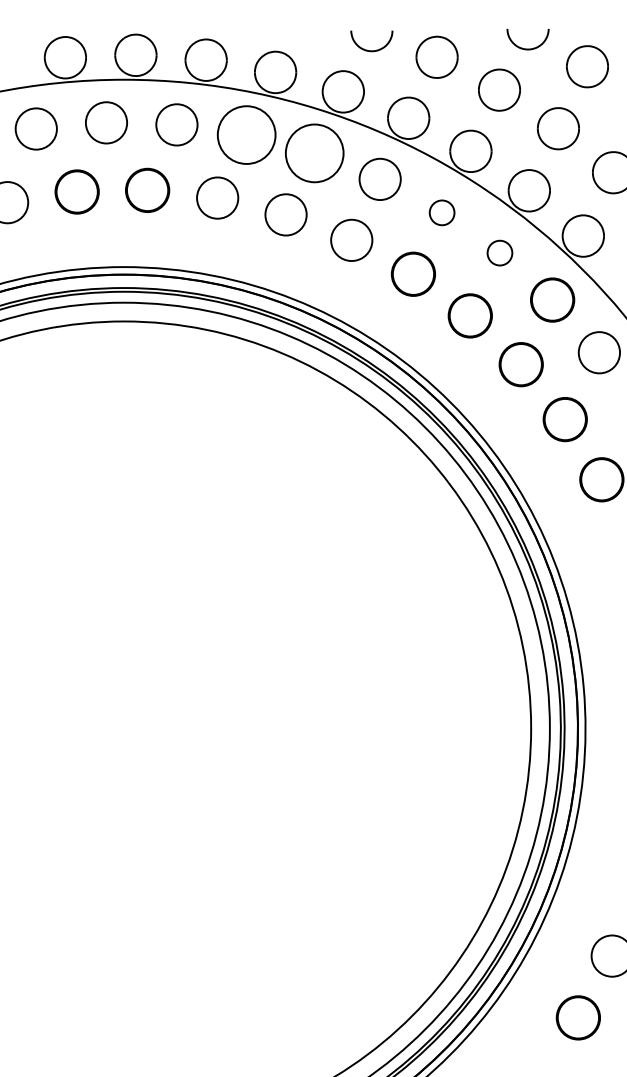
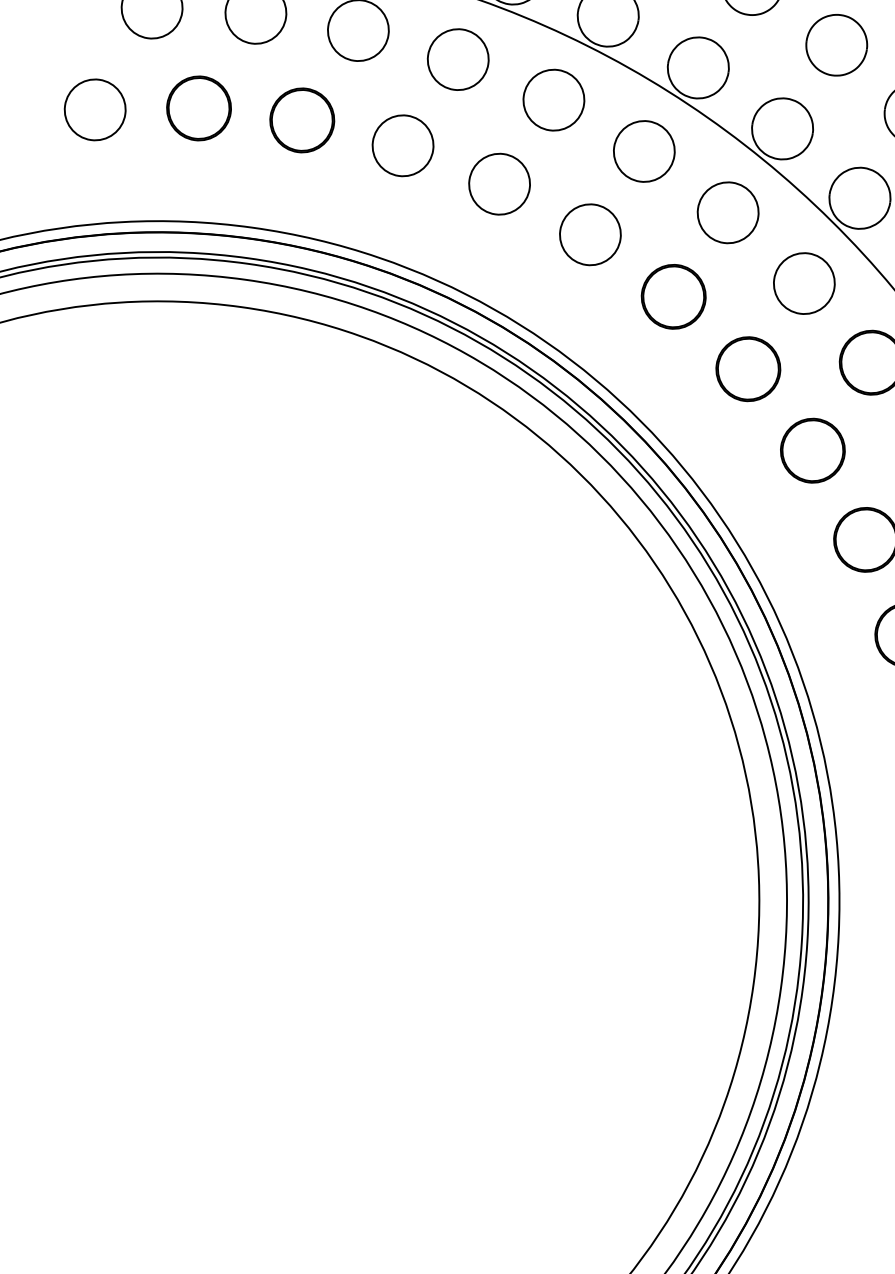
circle: (246, 134) -> (458, 58), size x0.71
circle: (314, 153) -> (553, 100), size x0.71
circle: (441, 212) -> (727, 212), size x1.67
circle: (499, 252) -> (803, 282), size x1.67

